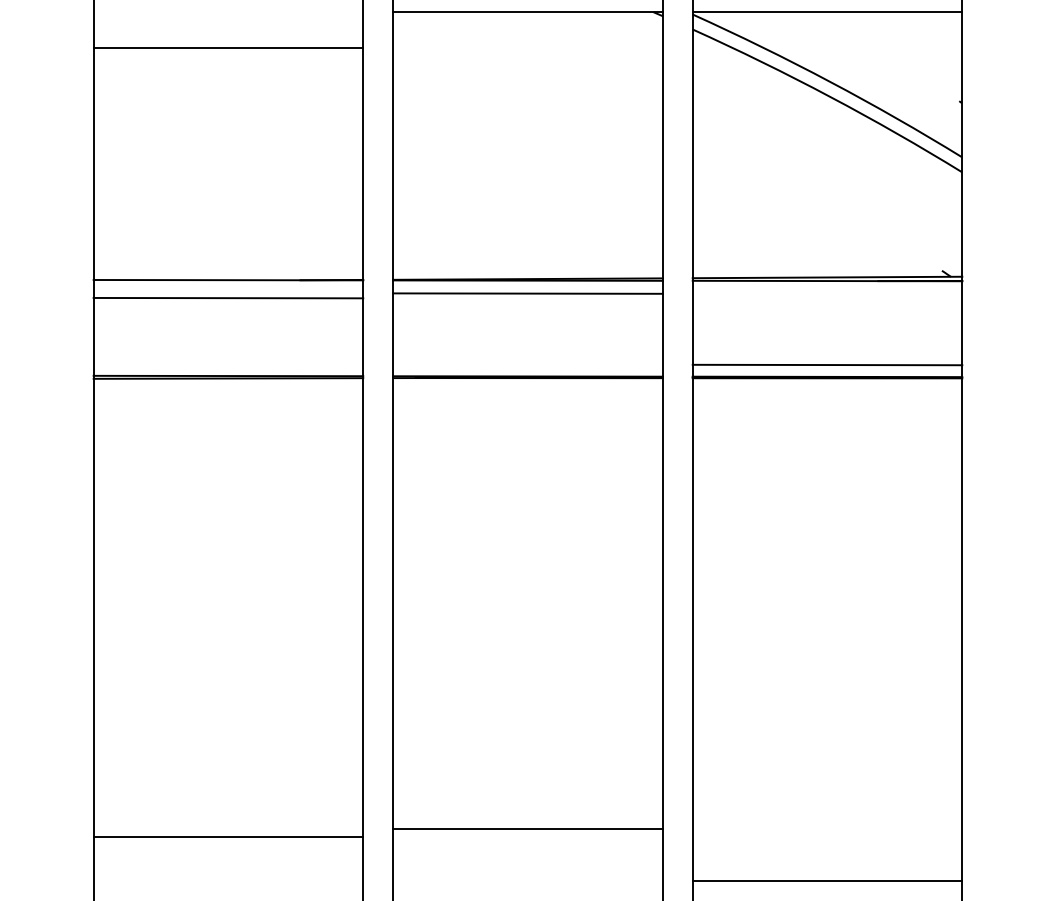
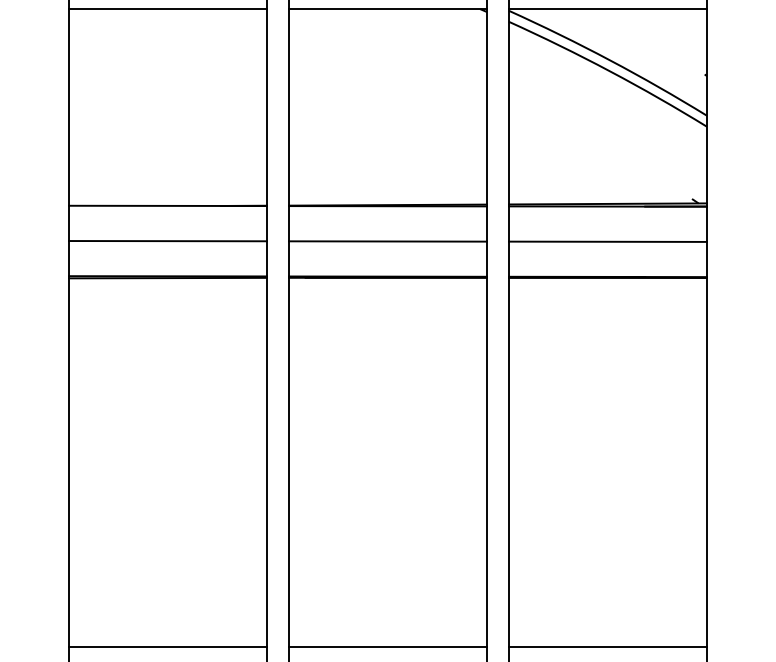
line: (228, 48) -> (168, 9), moved
line: (527, 293) -> (387, 241), moved
line: (228, 297) -> (168, 240), moved
line: (827, 364) -> (607, 241), moved
line: (527, 828) -> (387, 646), moved
line: (228, 836) -> (168, 646), moved

